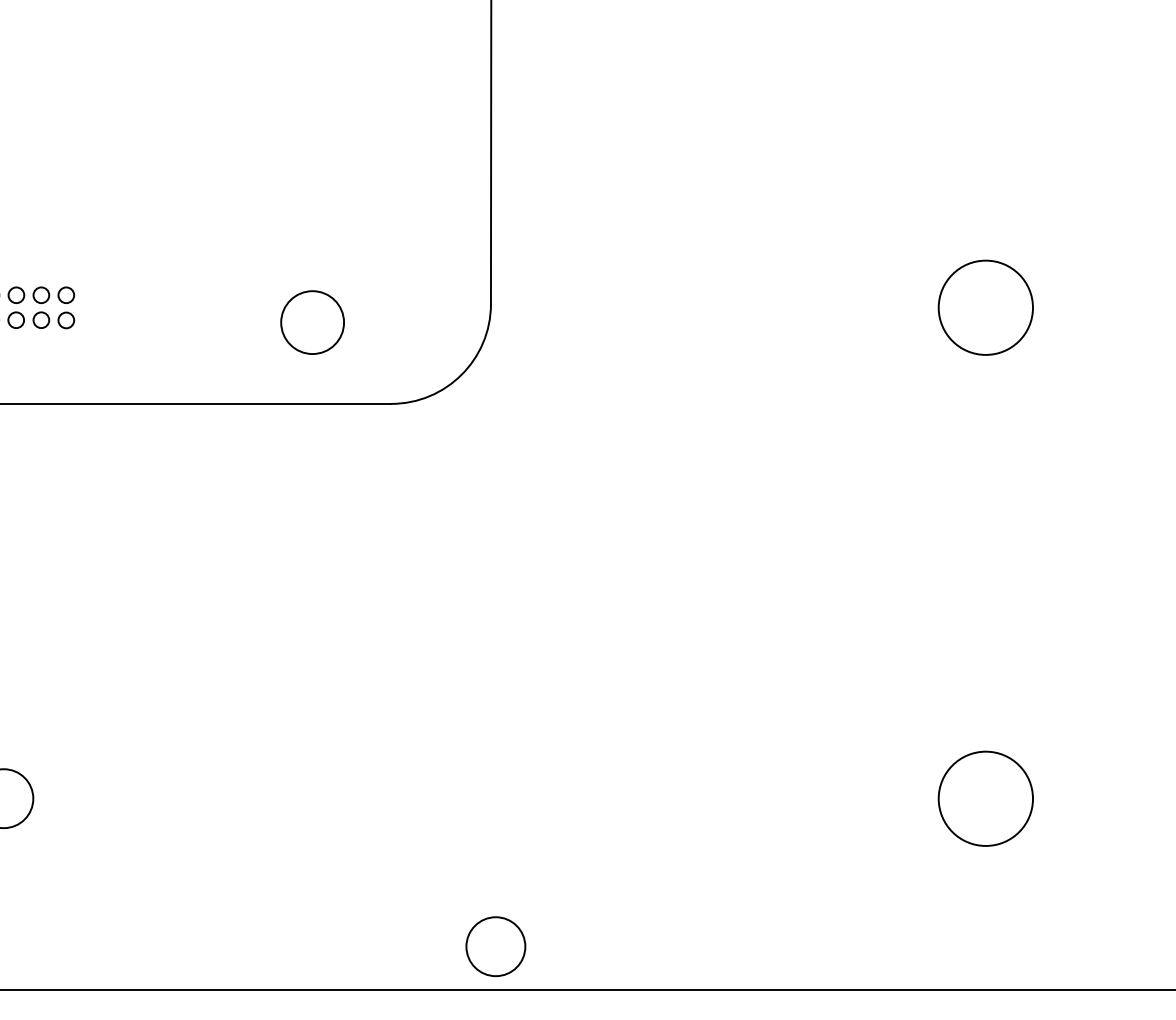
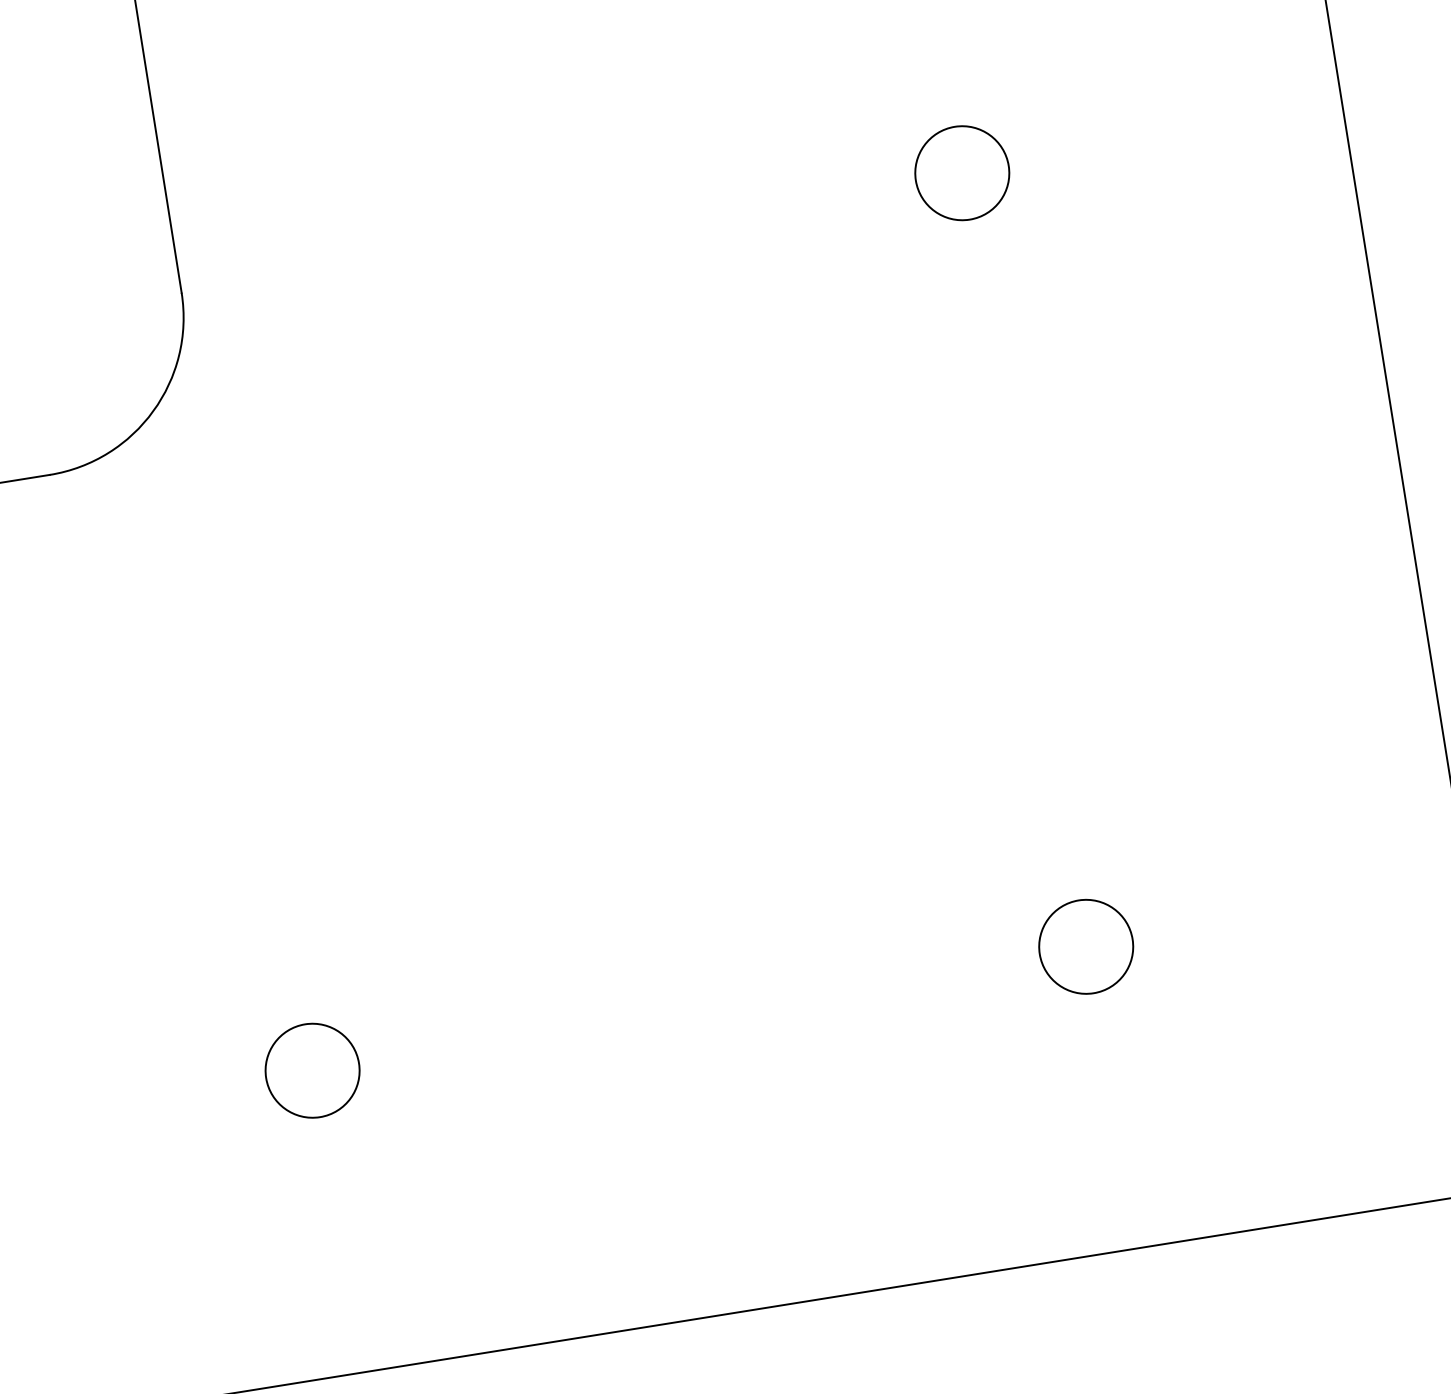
circle: (985, 307) -> (961, 173), size x0.62
circle: (985, 798) -> (1085, 946), size x0.62
circle: (495, 946) -> (311, 1070), moved

